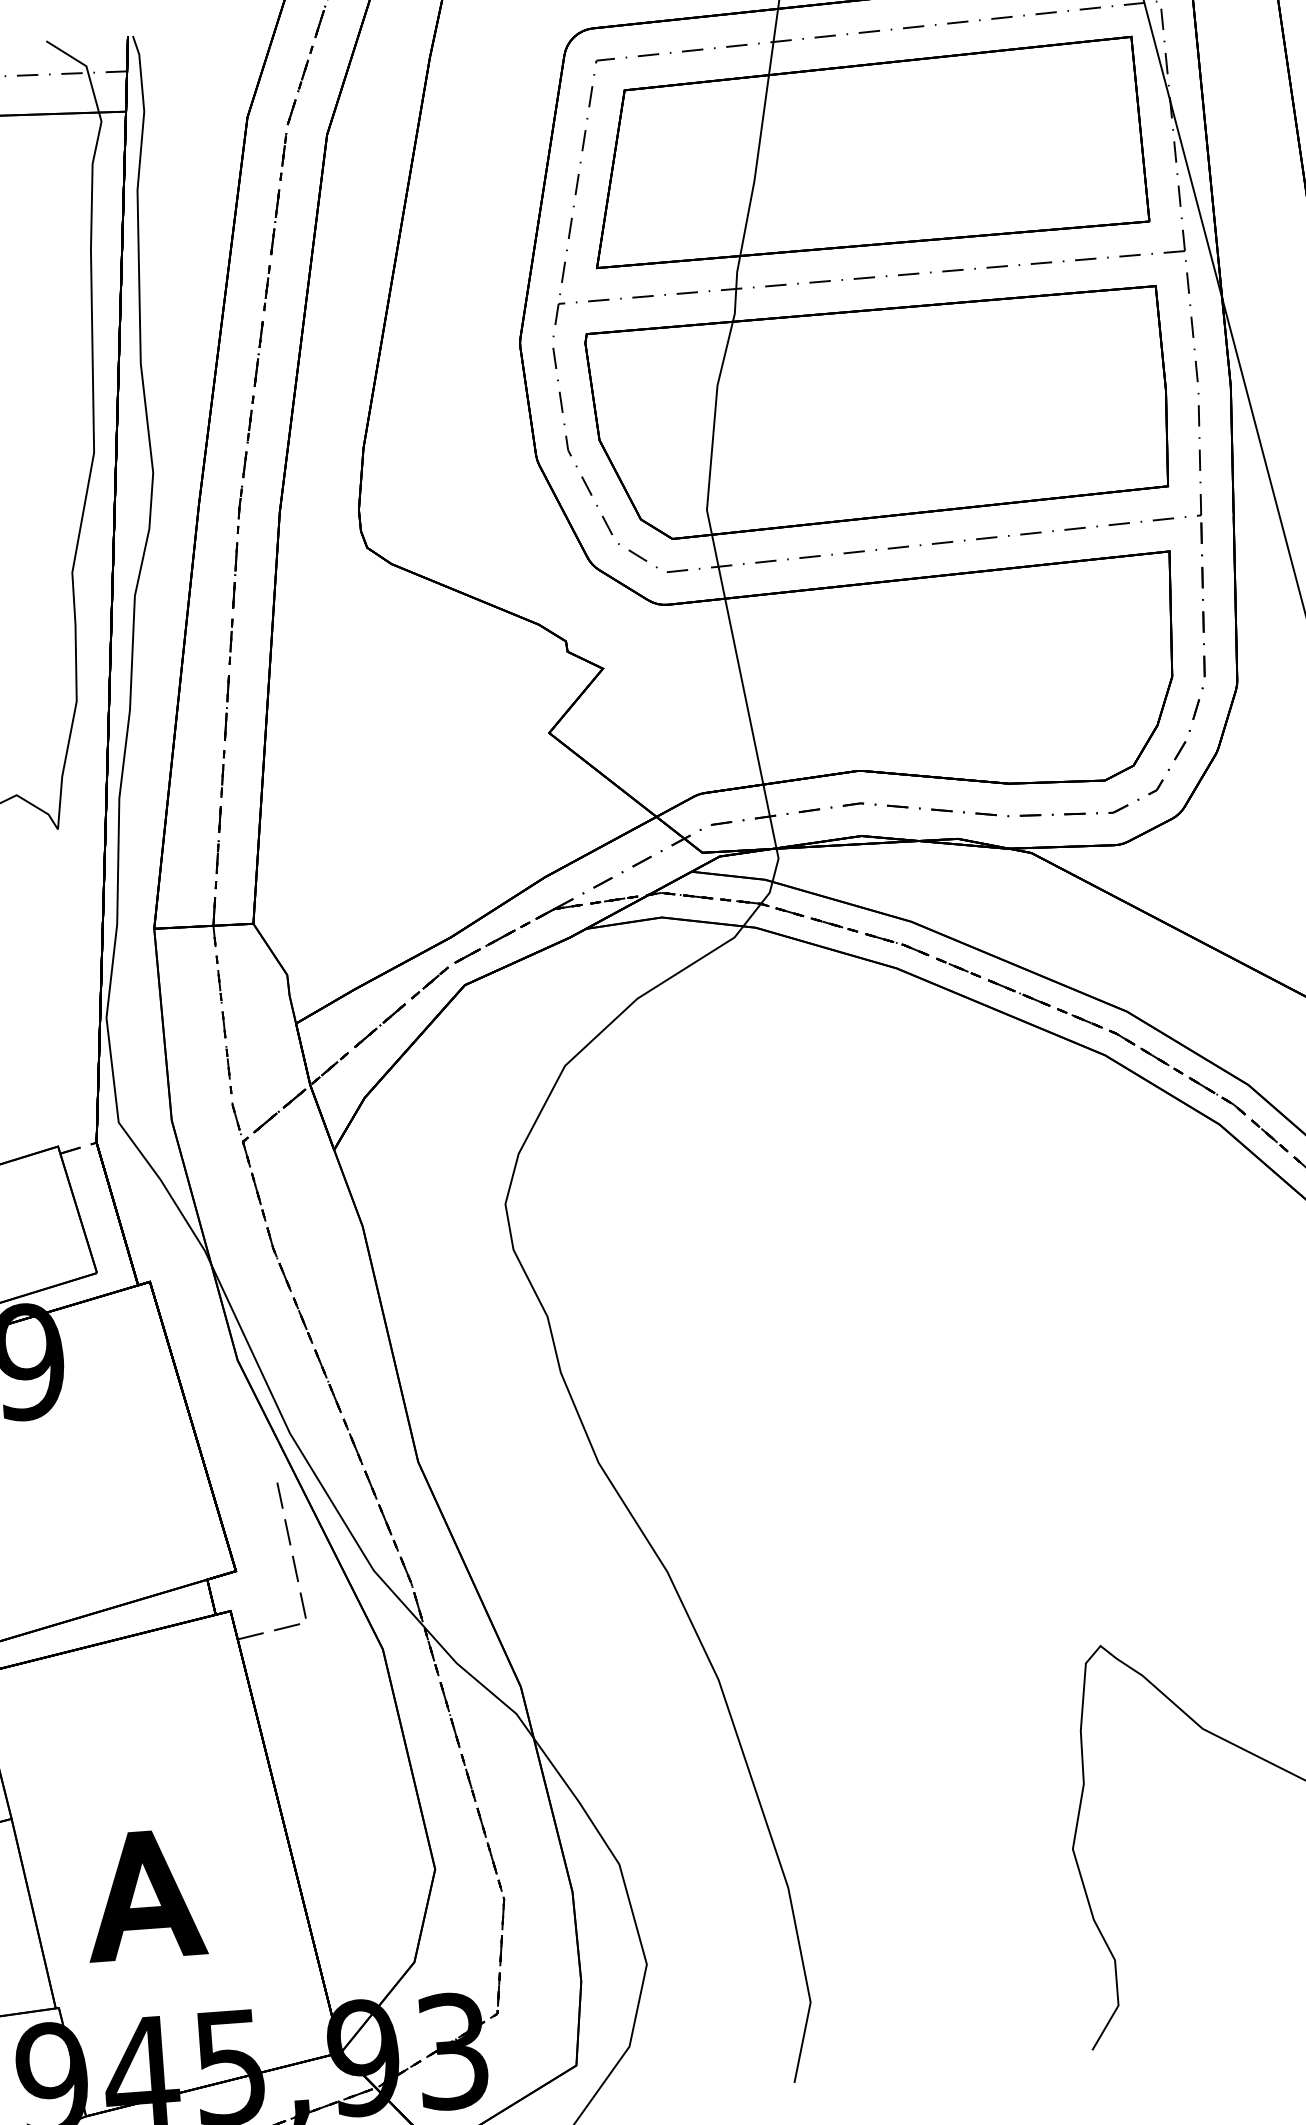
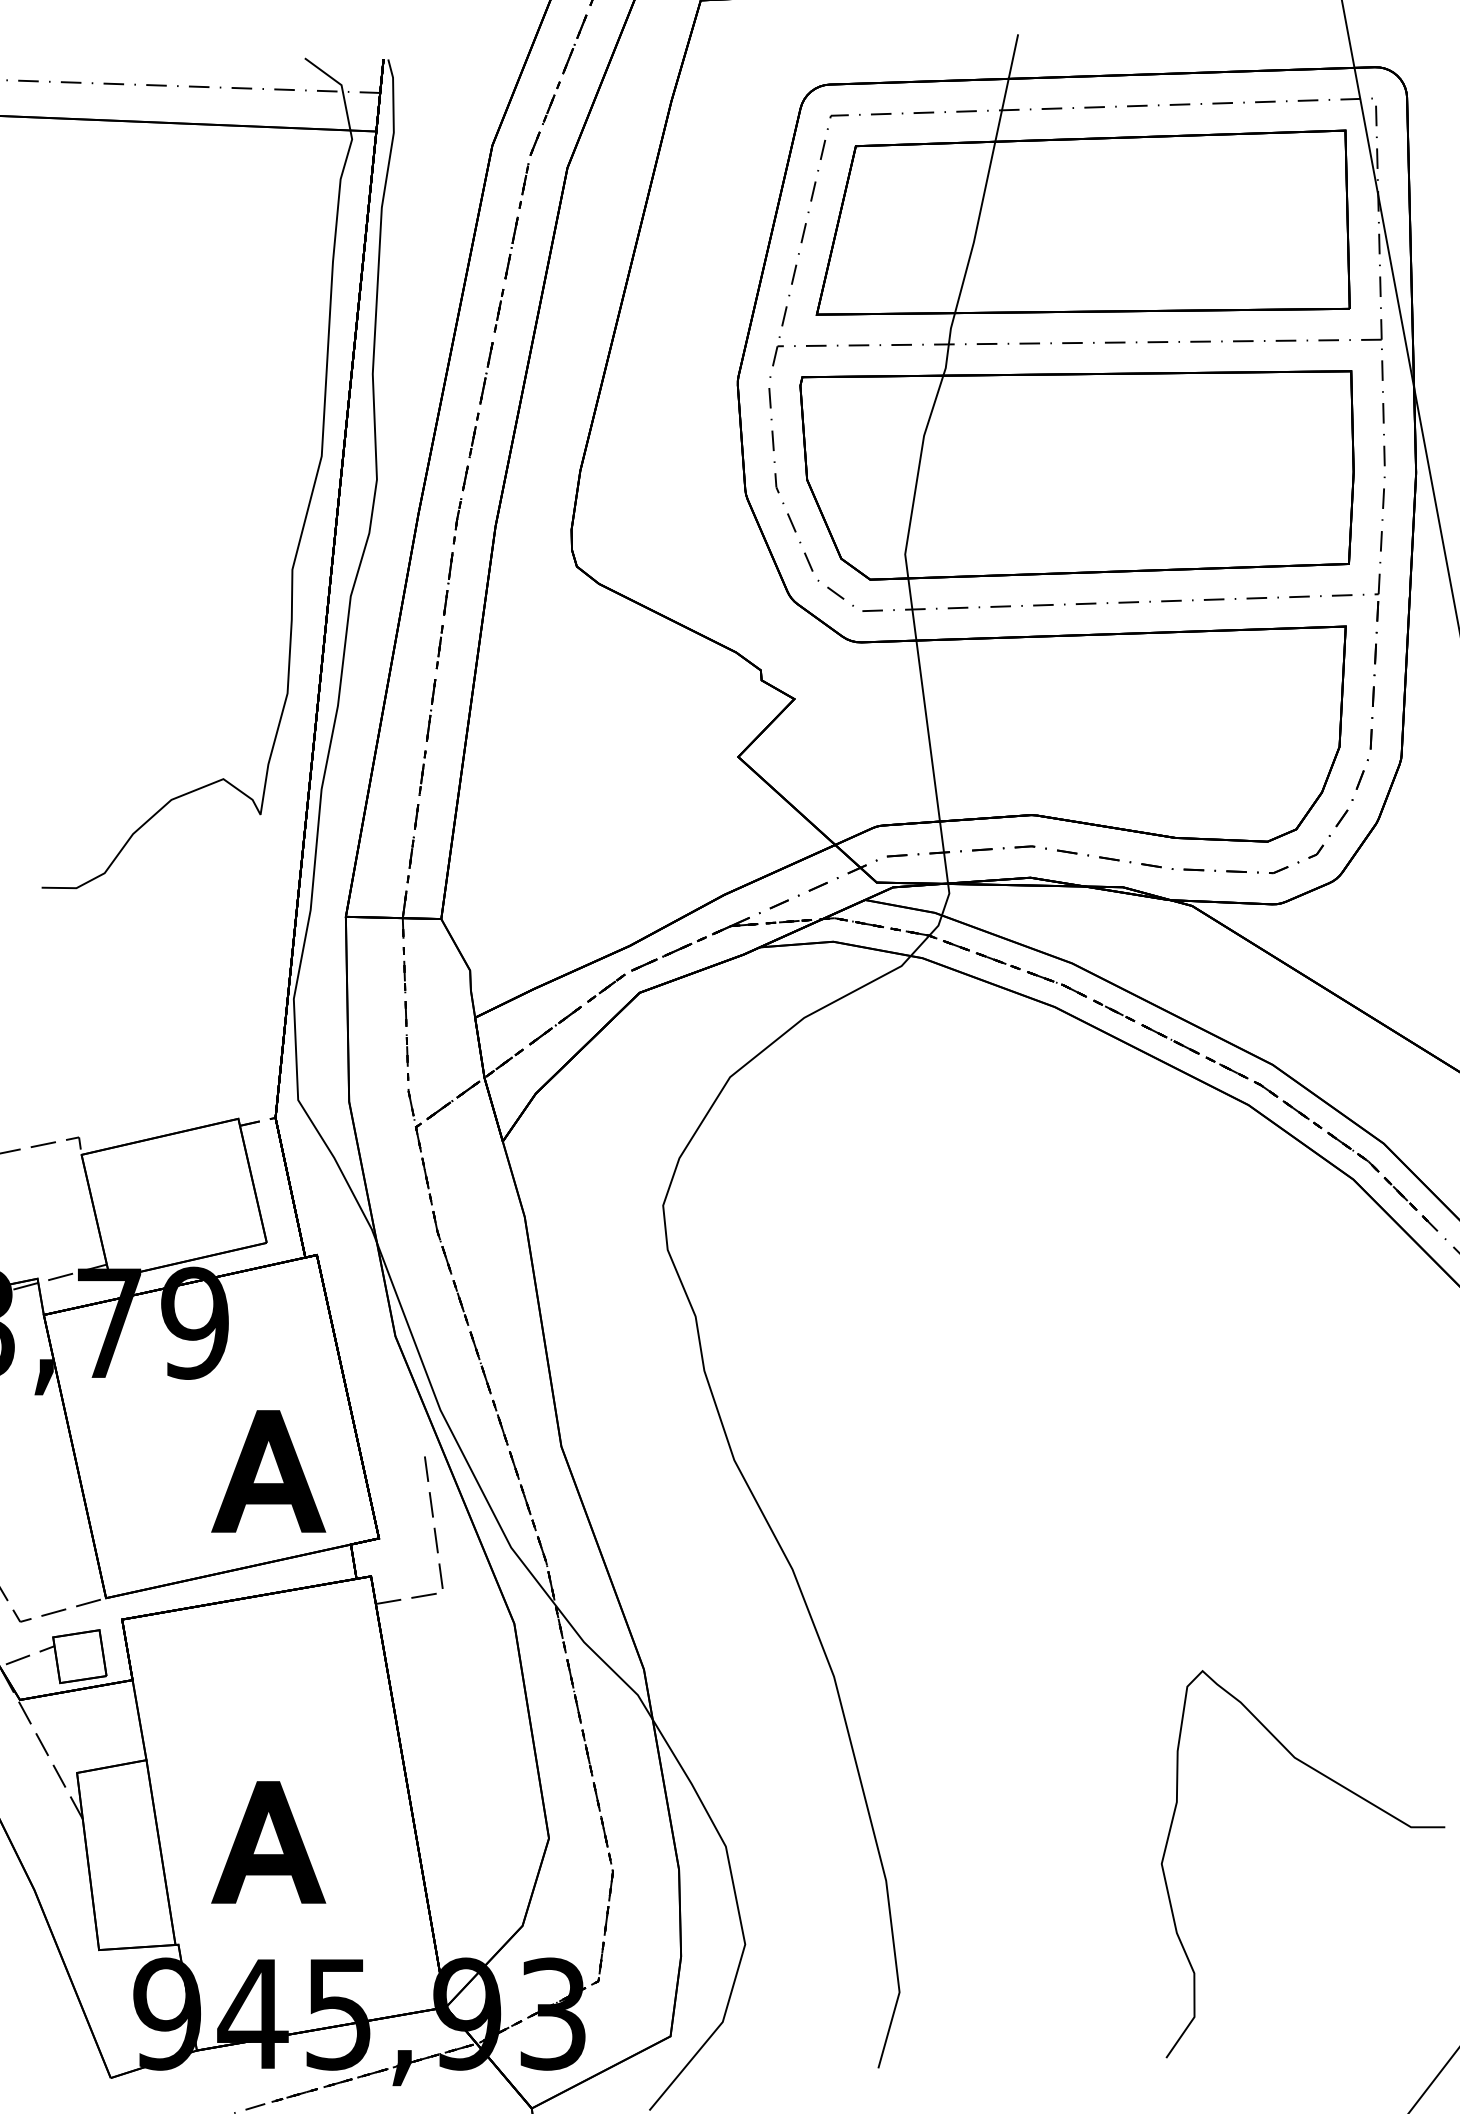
part: (116, 1510) -> (268, 1471), added

